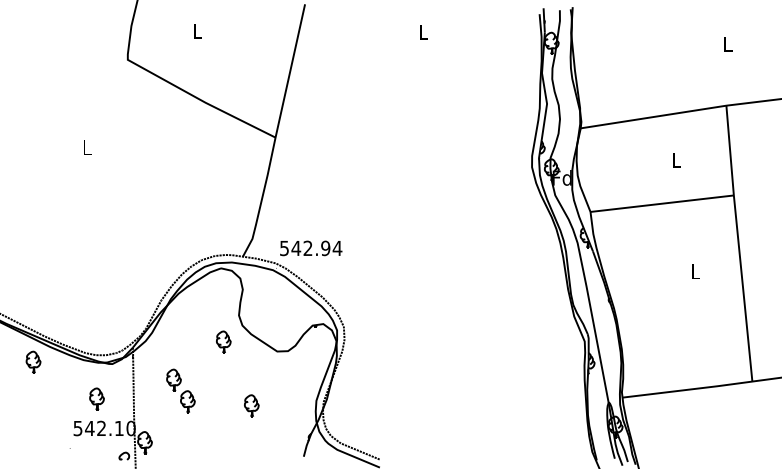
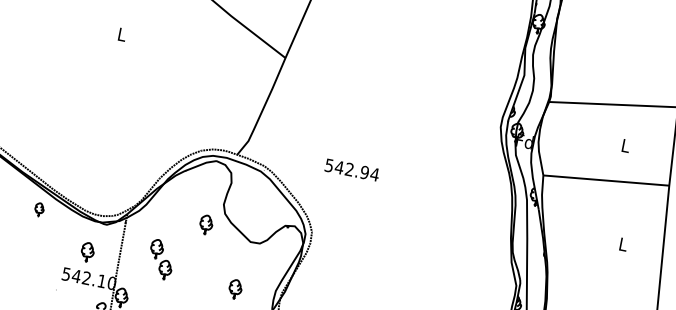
text: (311, 248) -> (352, 170), moved
part: (33, 361) -> (39, 209), size x0.7
part: (251, 405) -> (235, 288), moved

